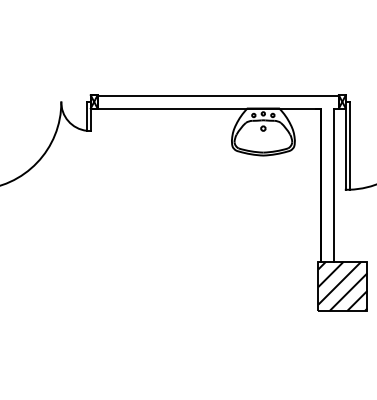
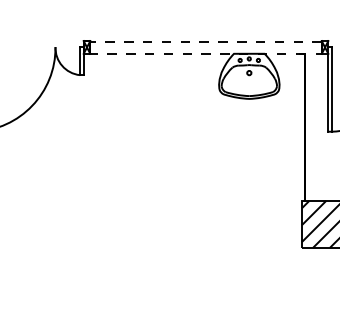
line: (218, 96) -> (206, 42), solid -> dashed
line: (205, 108) -> (193, 53), solid -> dashed
line: (333, 184) -> (316, 126), removed

